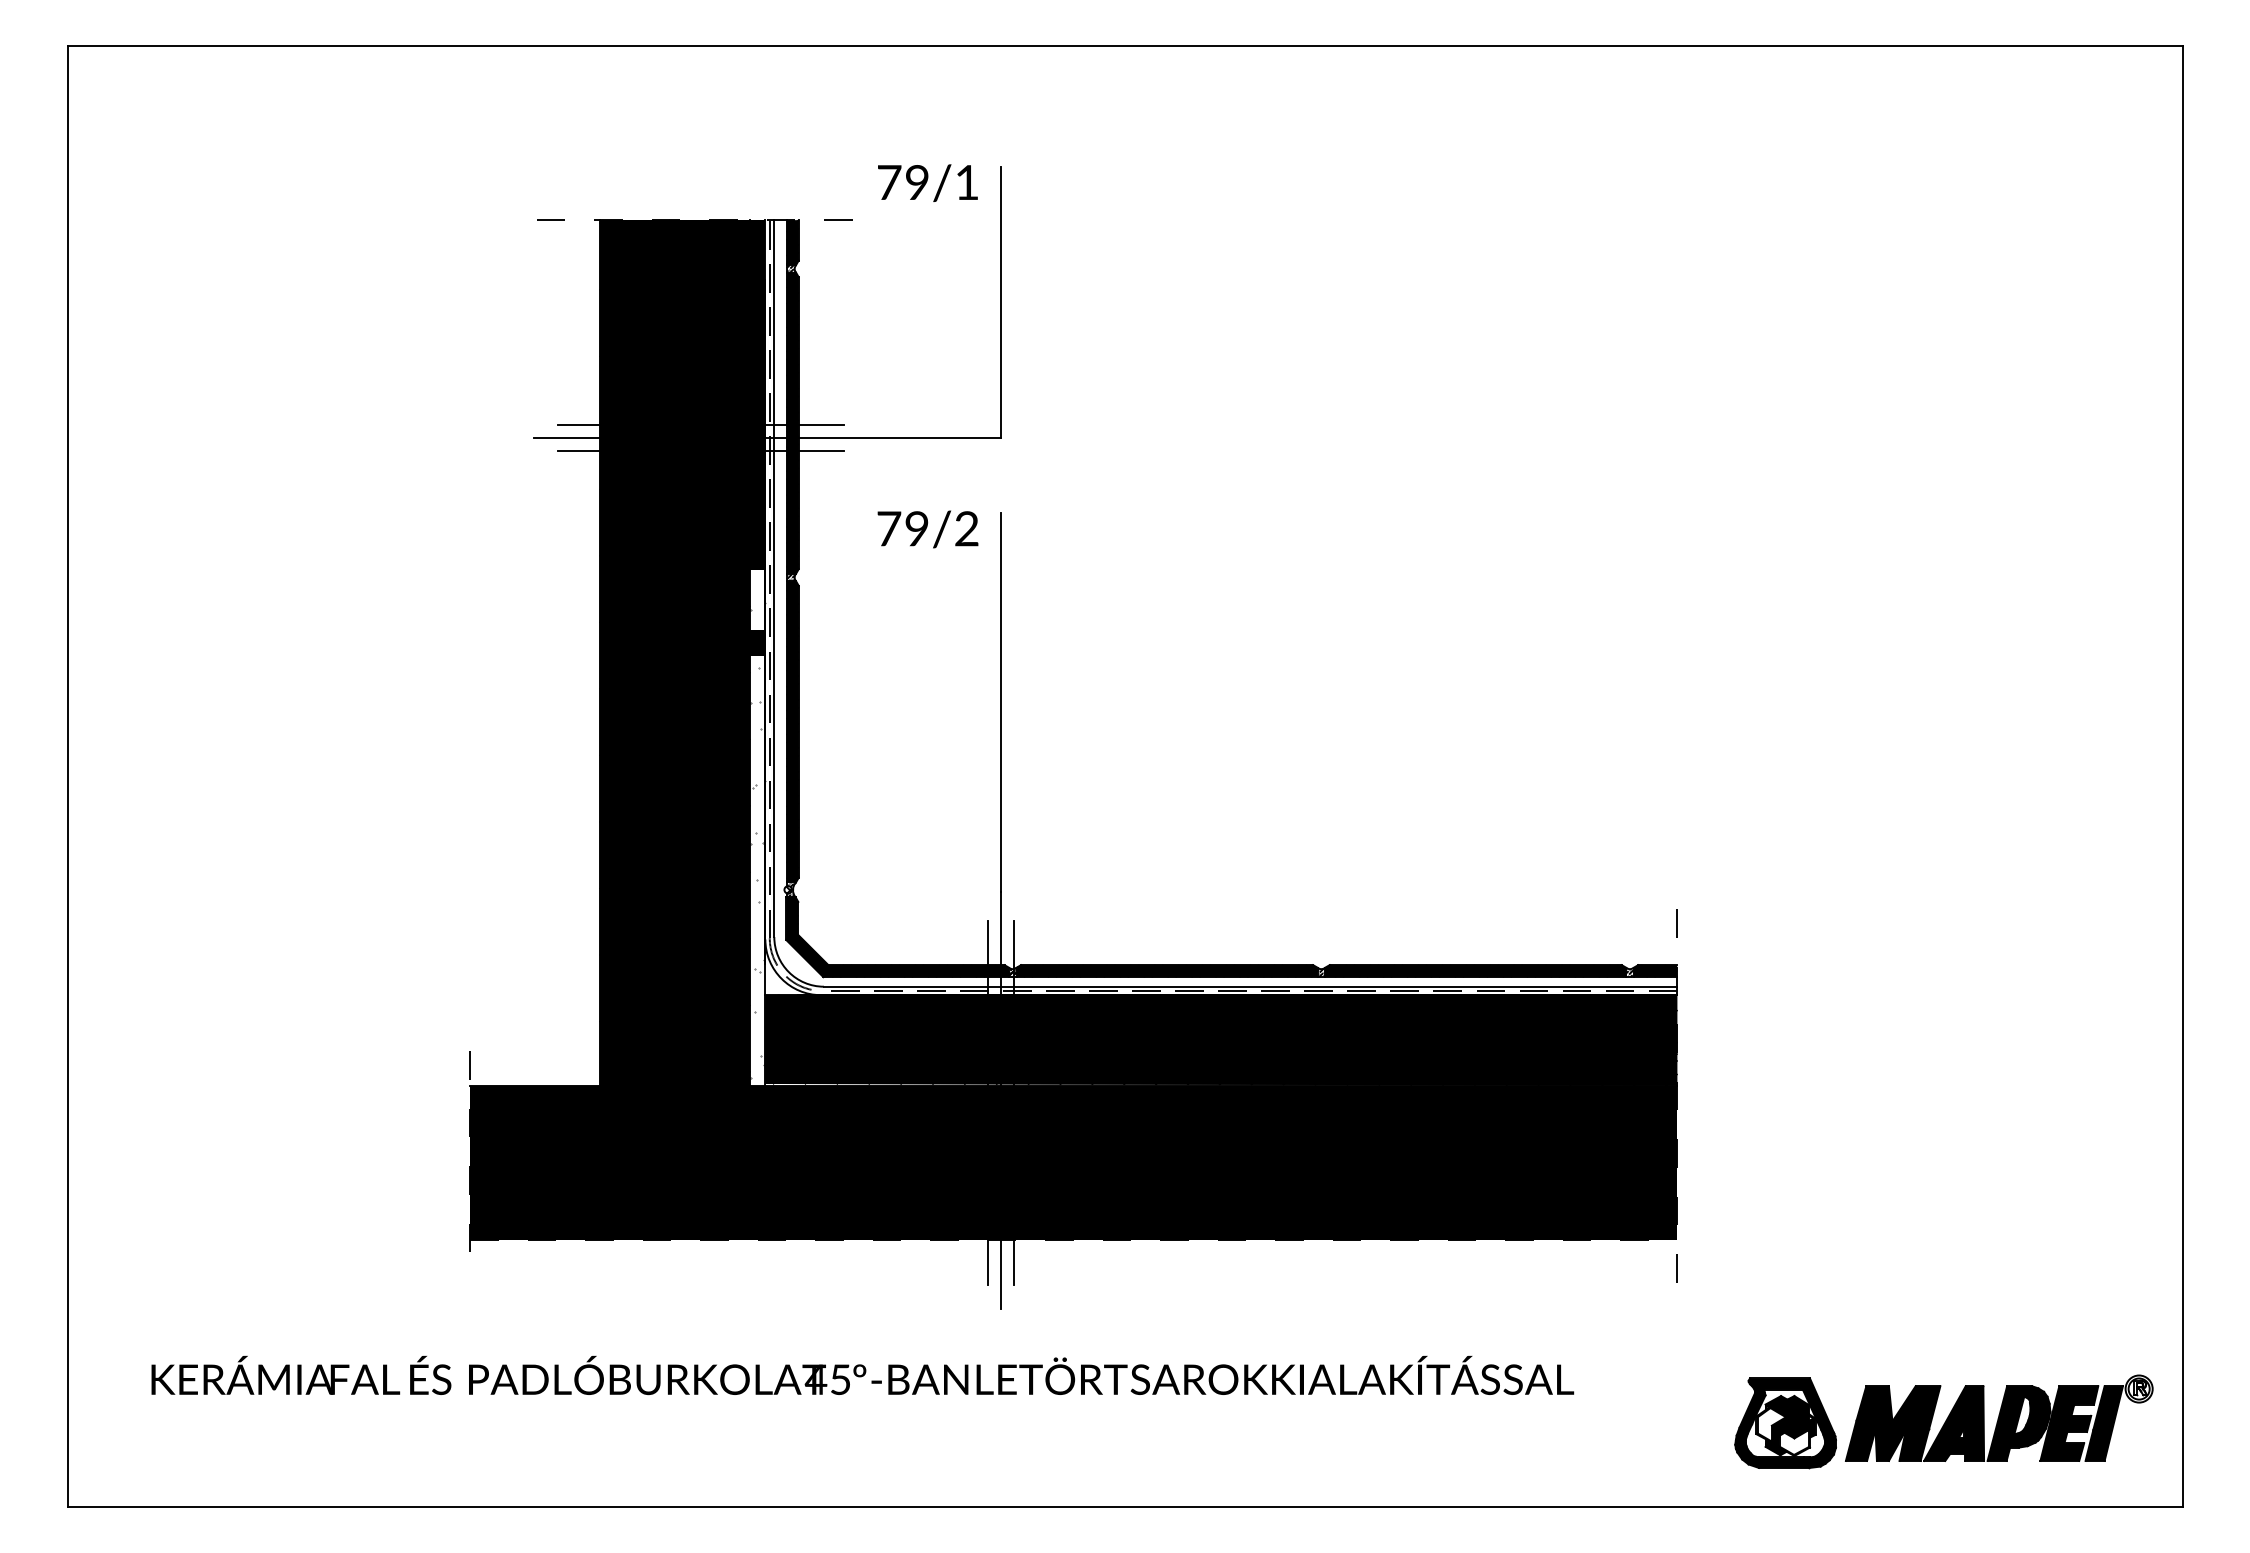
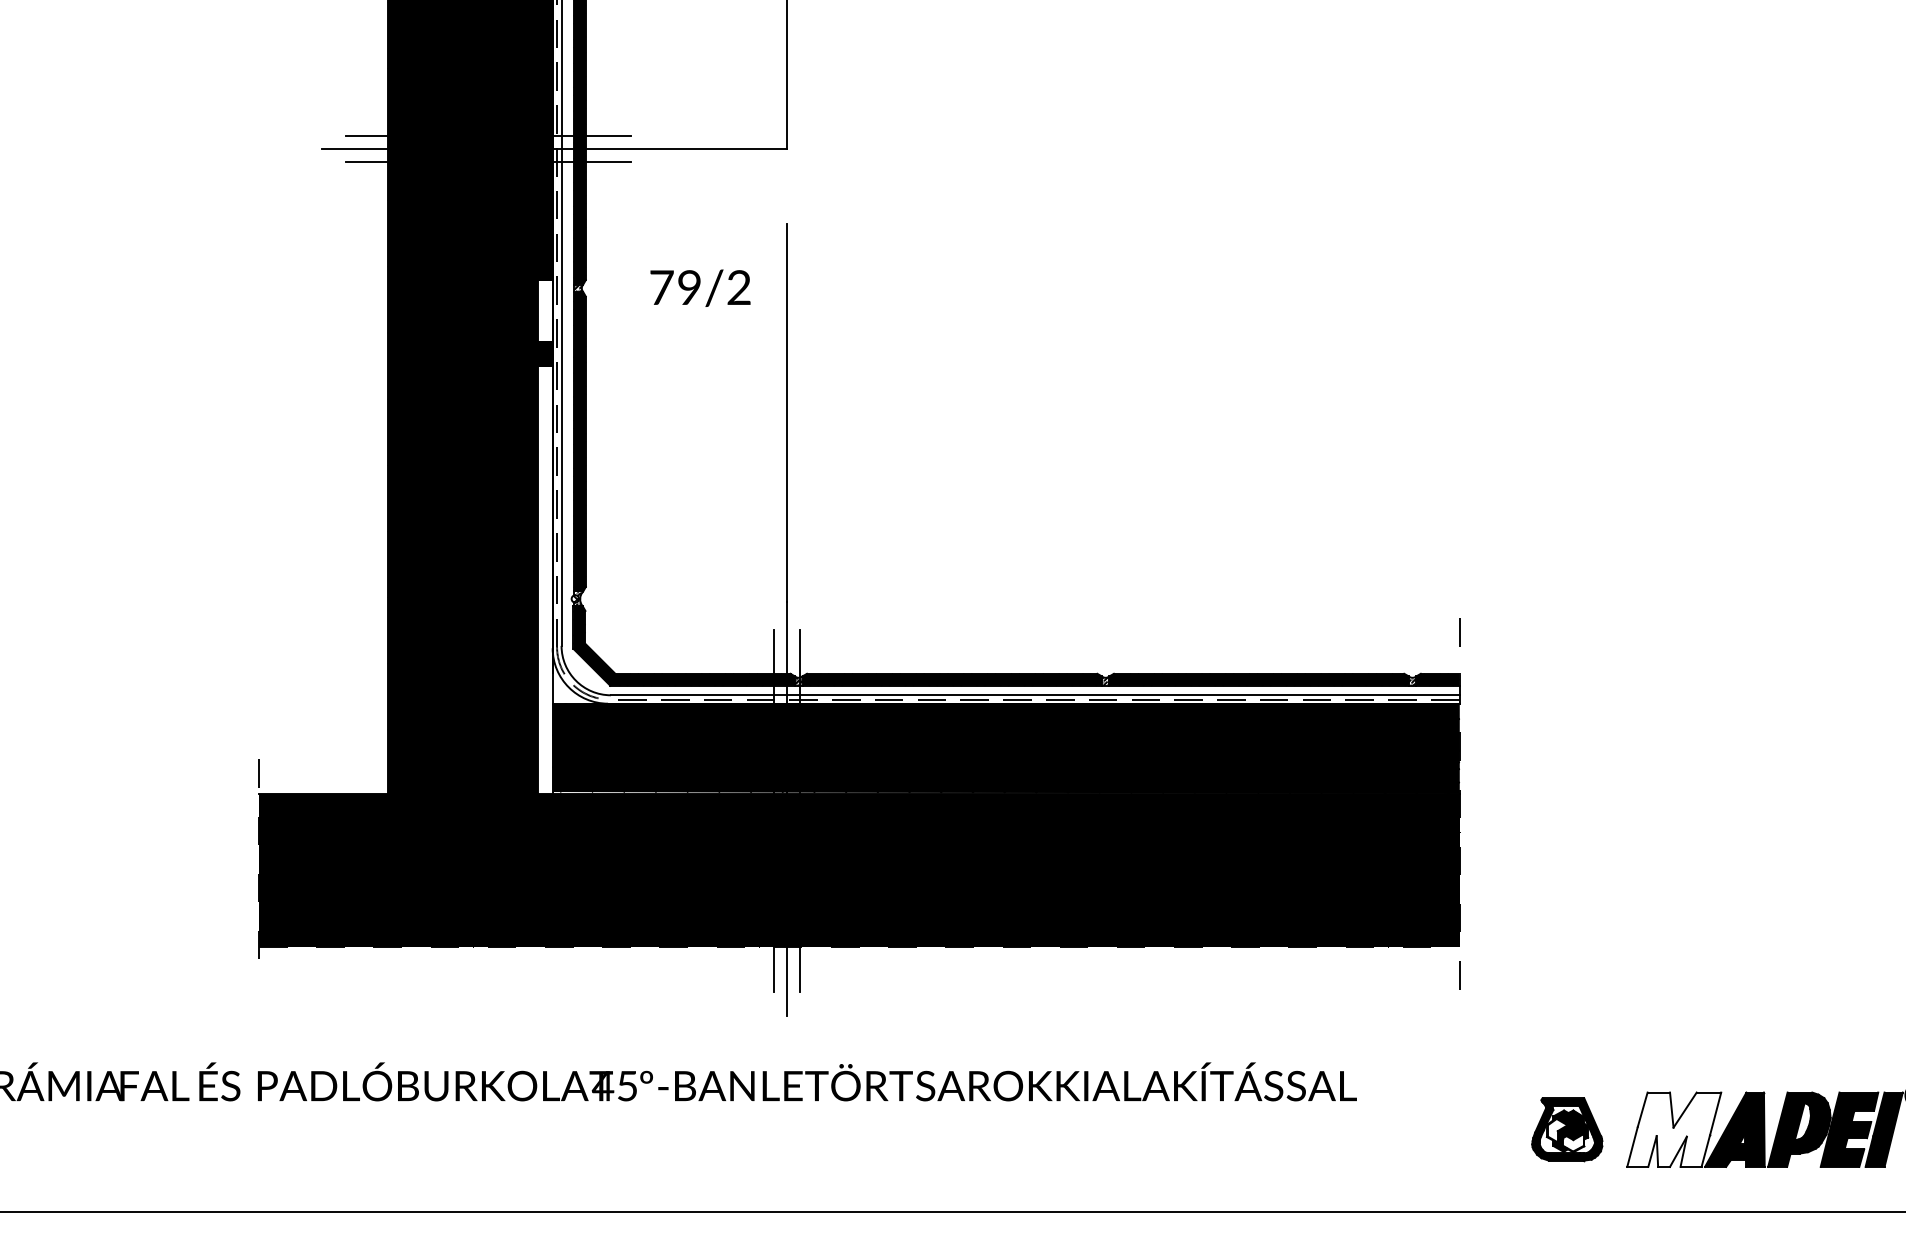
text: (927, 529) -> (699, 288), moved
hatch: (757, 816) -> (544, 526), removed
part: (1785, 1423) -> (1567, 1129), size x0.7
fill: (1892, 1423) -> (1673, 1129), removed

